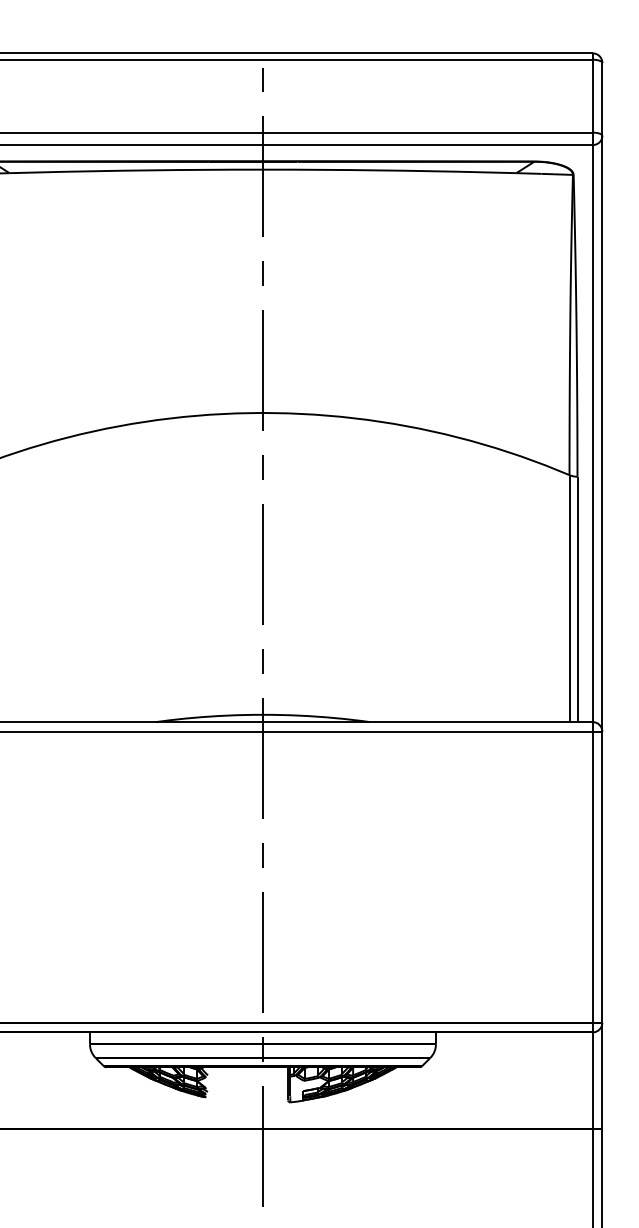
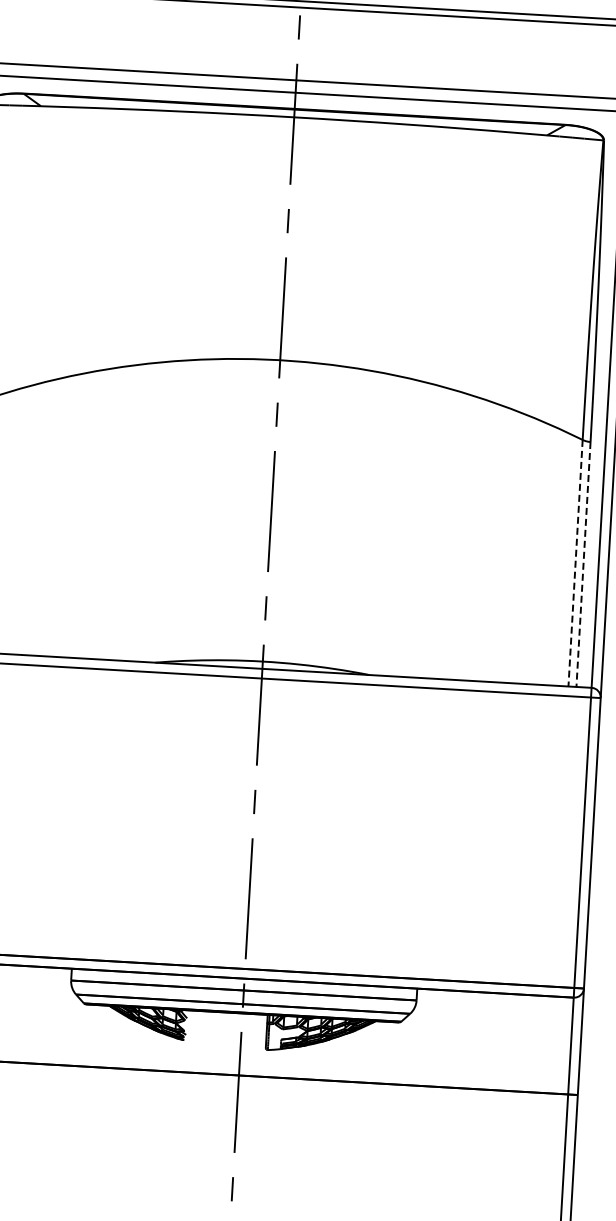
line: (569, 599) -> (575, 564), solid -> dashed
line: (577, 599) -> (583, 564), solid -> dashed

